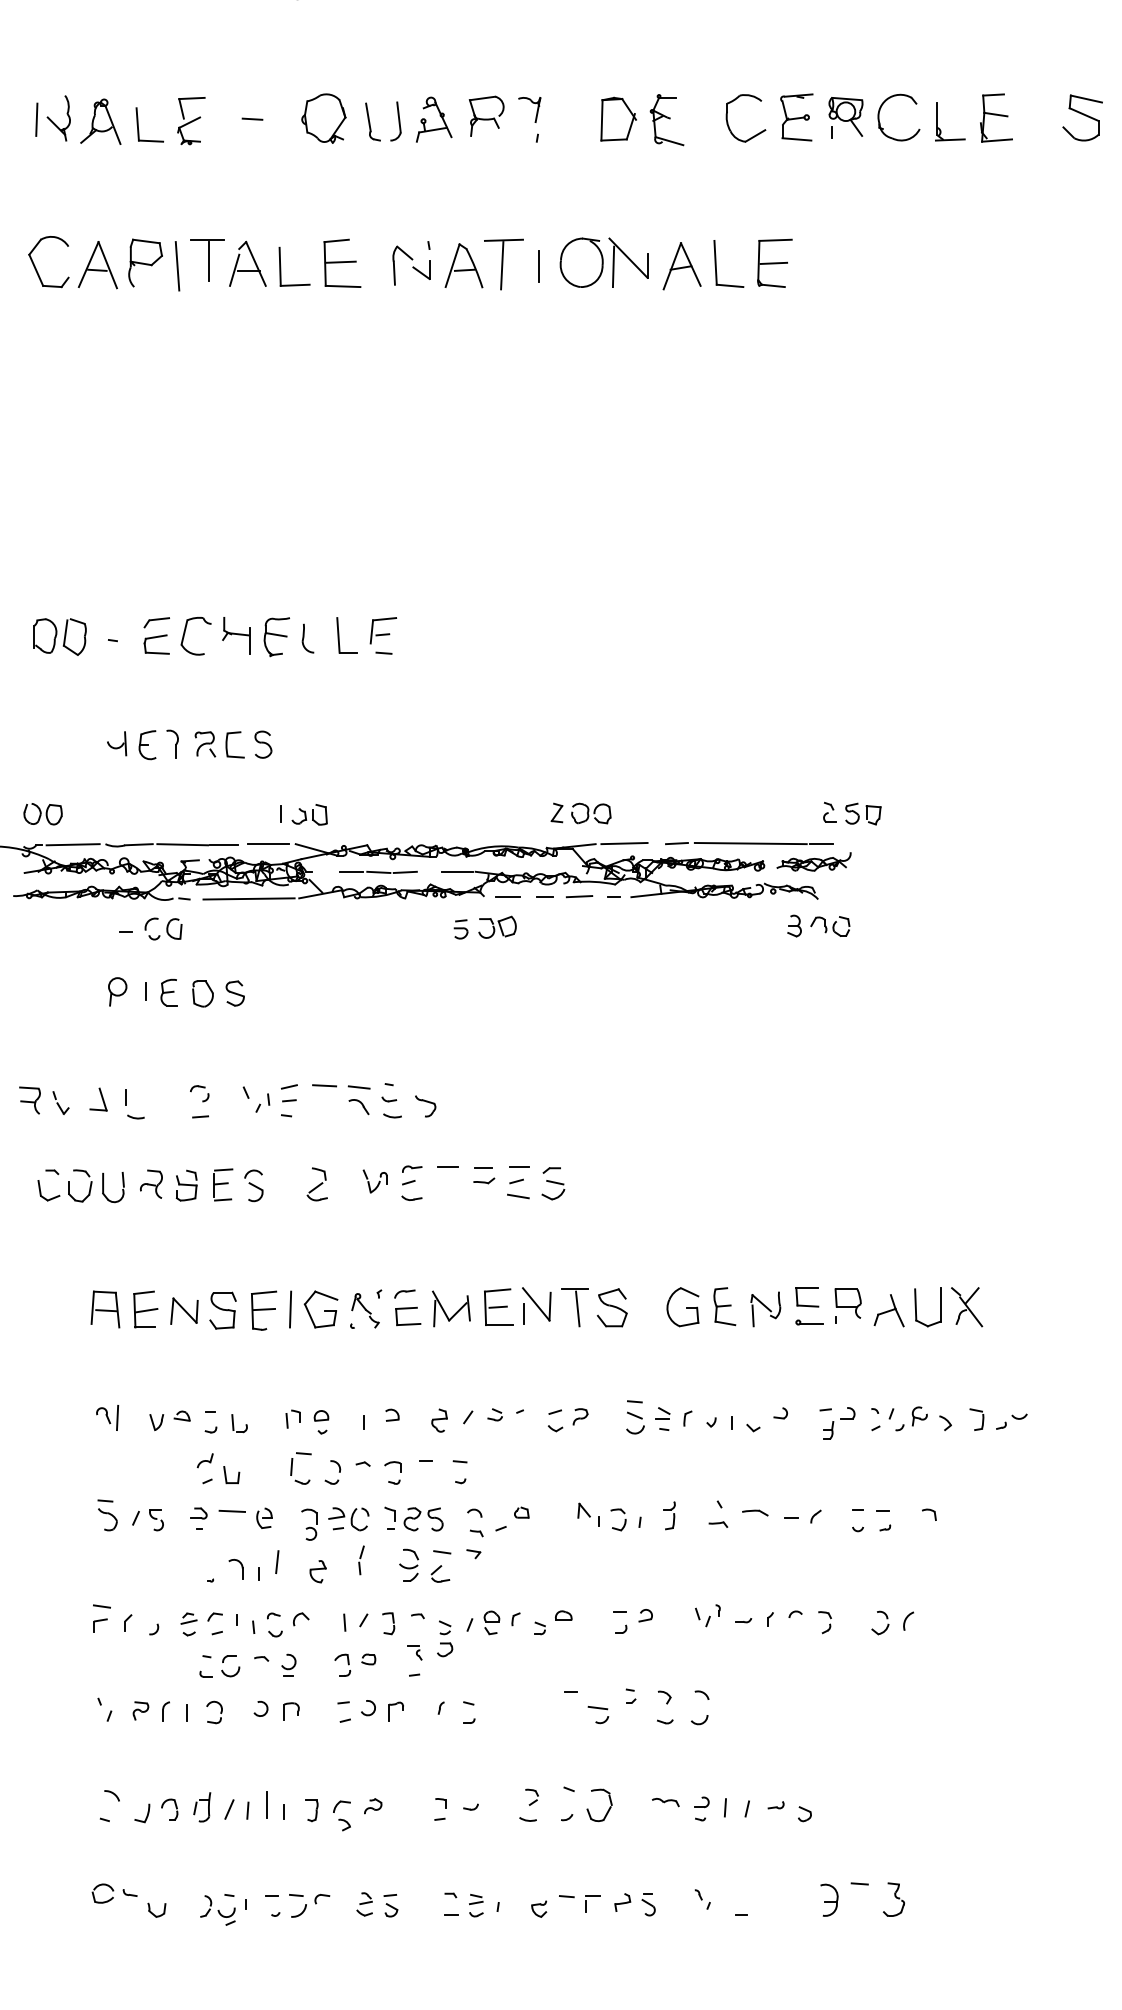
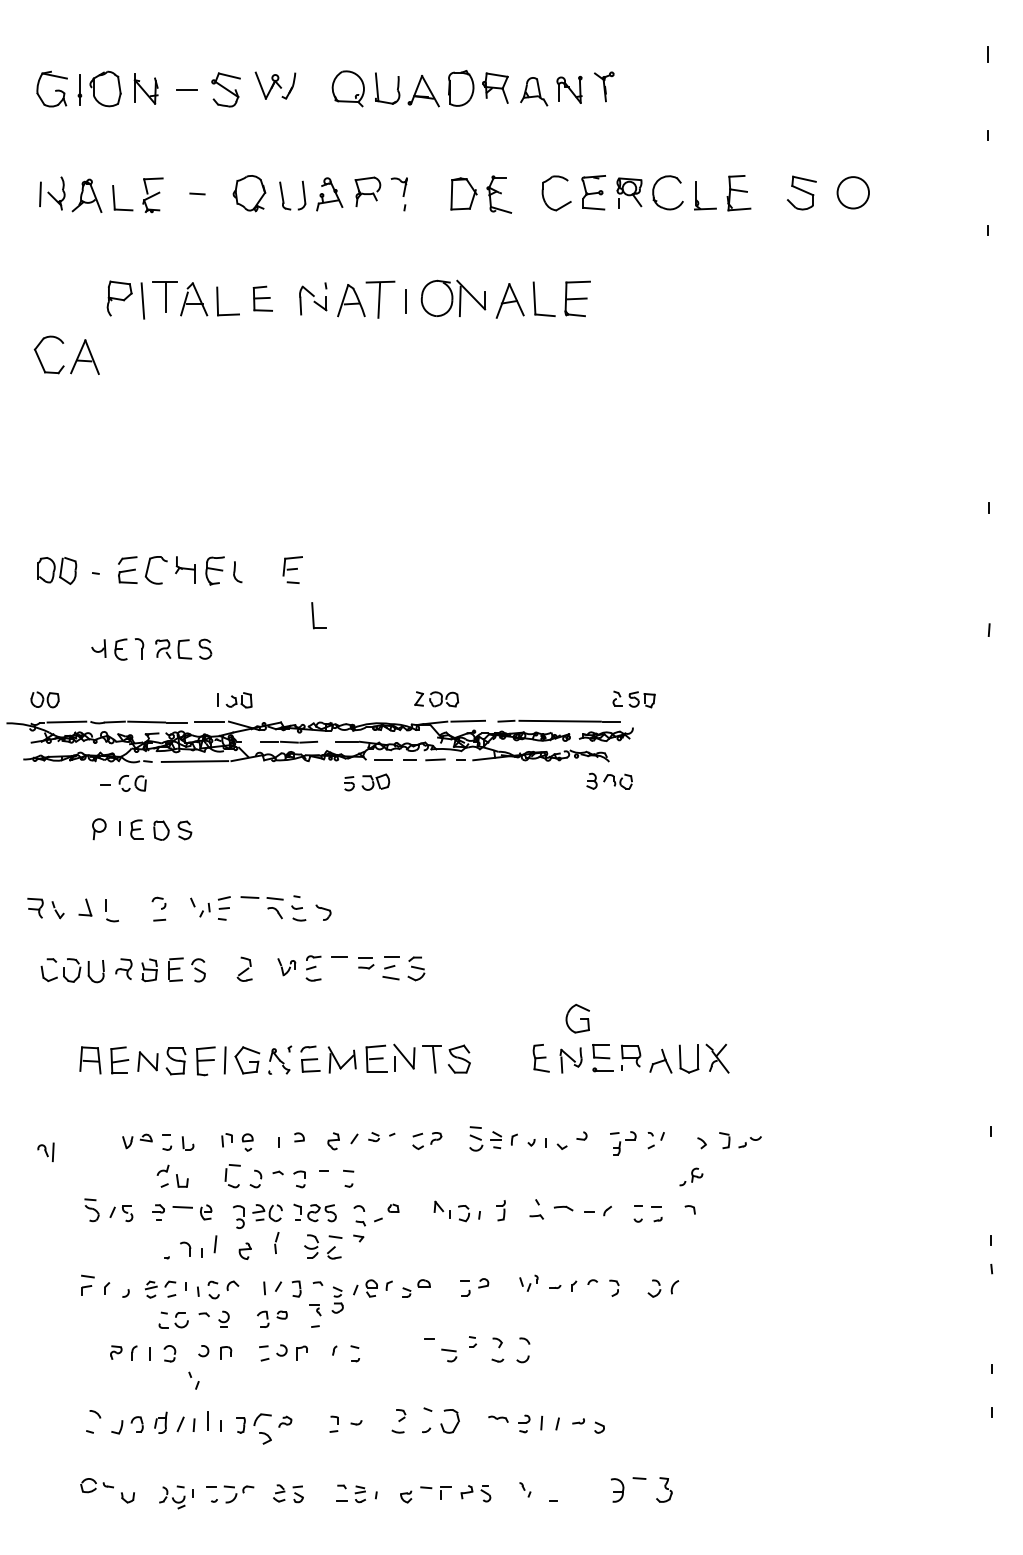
part: (341, 262) -> (262, 298), size x0.7
part: (86, 266) -> (76, 358), moved
part: (345, 635) -> (318, 615), moved
part: (682, 1306) -> (577, 1018), moved
part: (106, 1416) -> (45, 1151), moved
part: (911, 1418) -> (691, 1176), moved
part: (104, 1709) -> (193, 1380), moved
part: (341, 1815) -> (262, 1428), size x1.4

